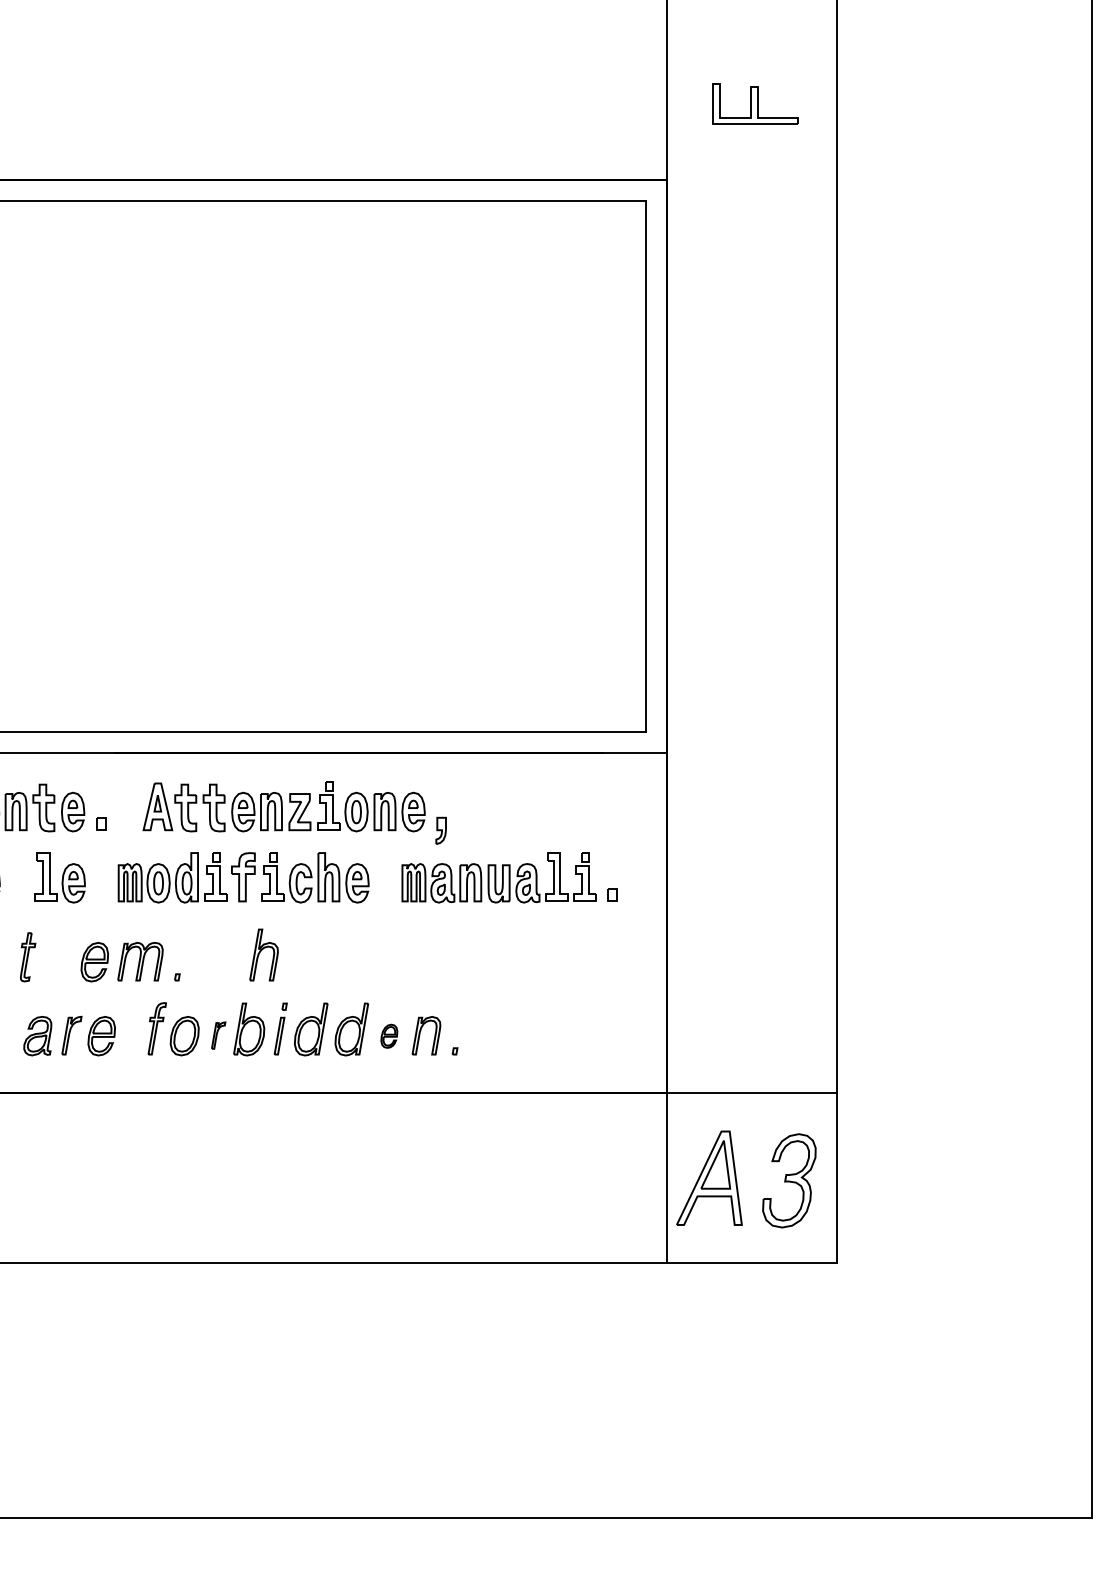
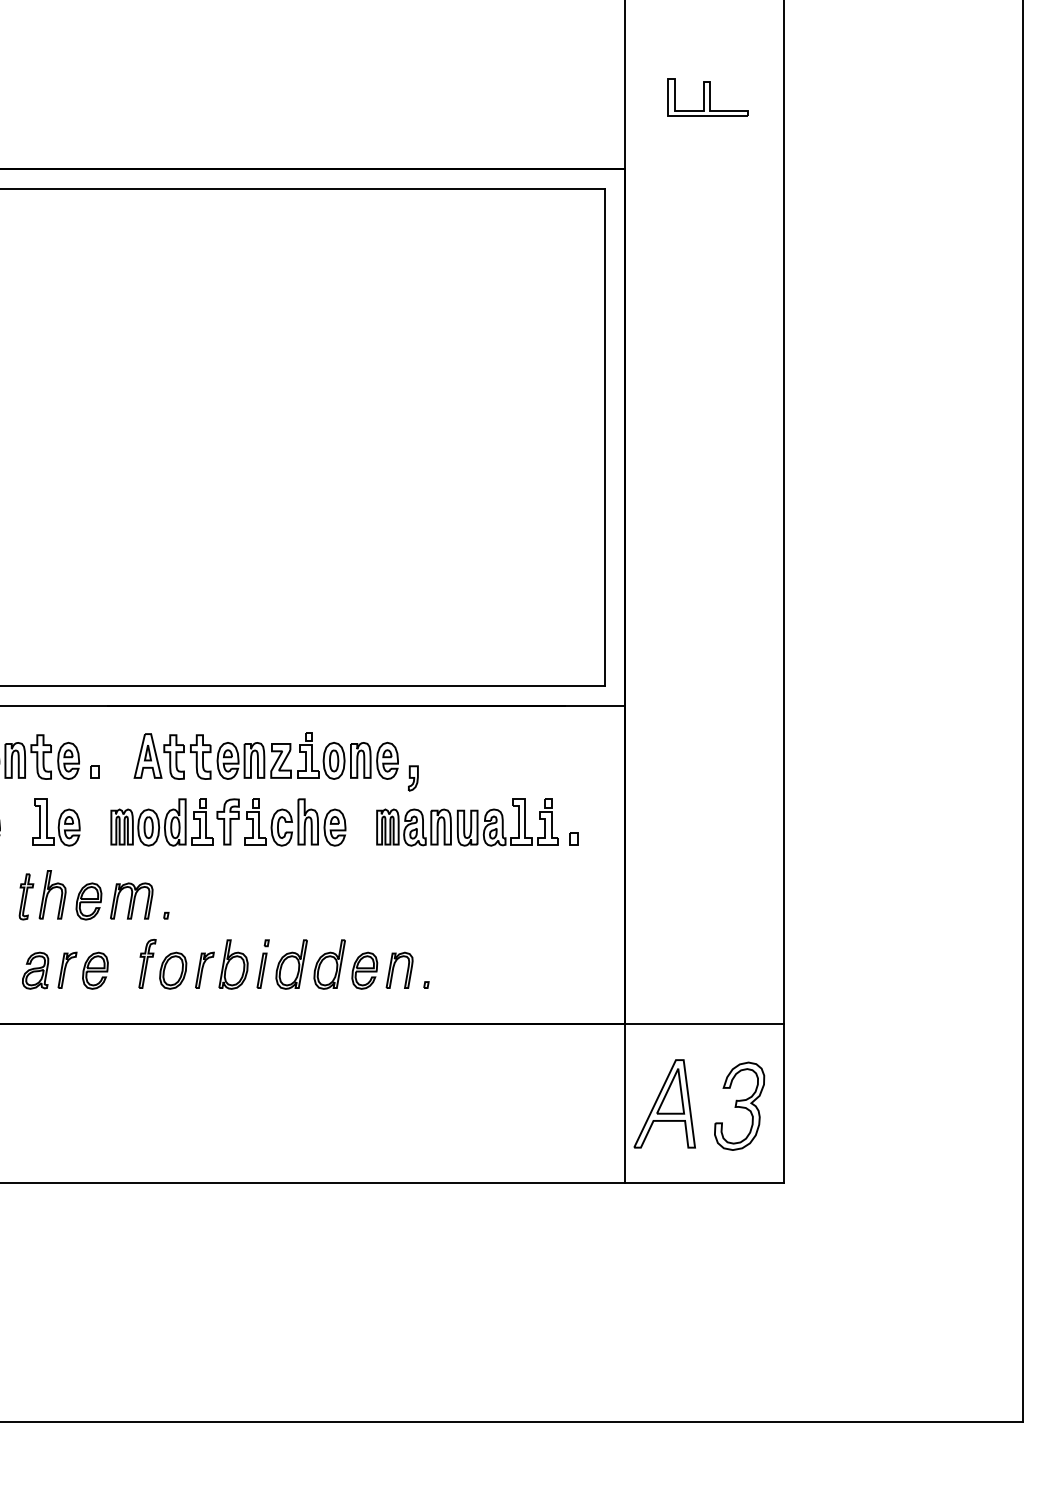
part: (263, 954) -> (52, 894), moved
part: (218, 1035) -> (204, 970), size x1.43
part: (389, 1036) -> (365, 971), size x1.67

